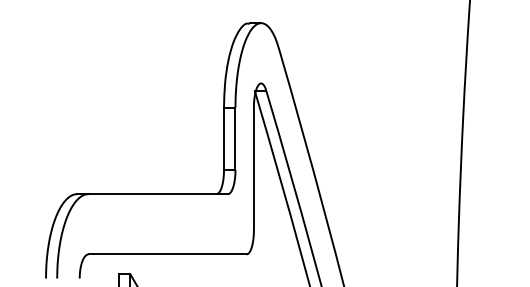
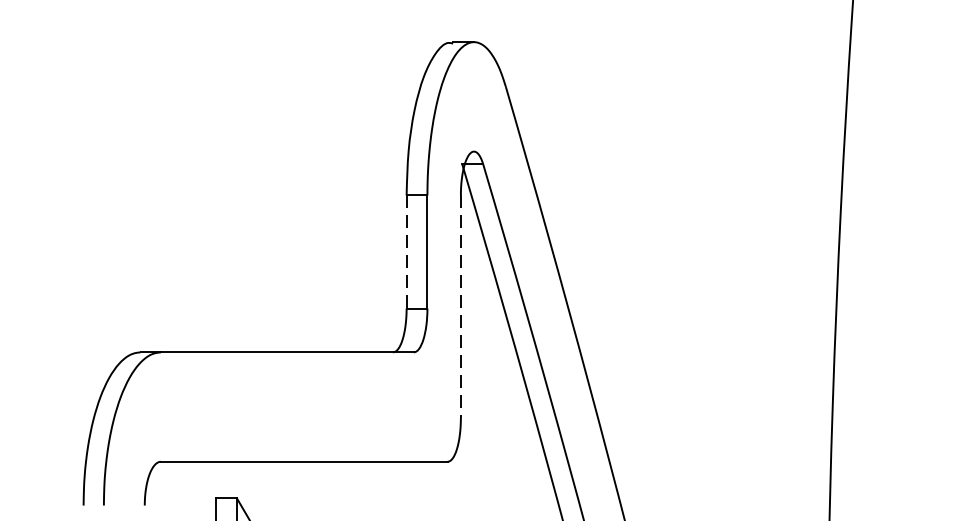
line: (224, 139) -> (407, 253), solid -> dashed
line: (253, 169) -> (460, 307), solid -> dashed

